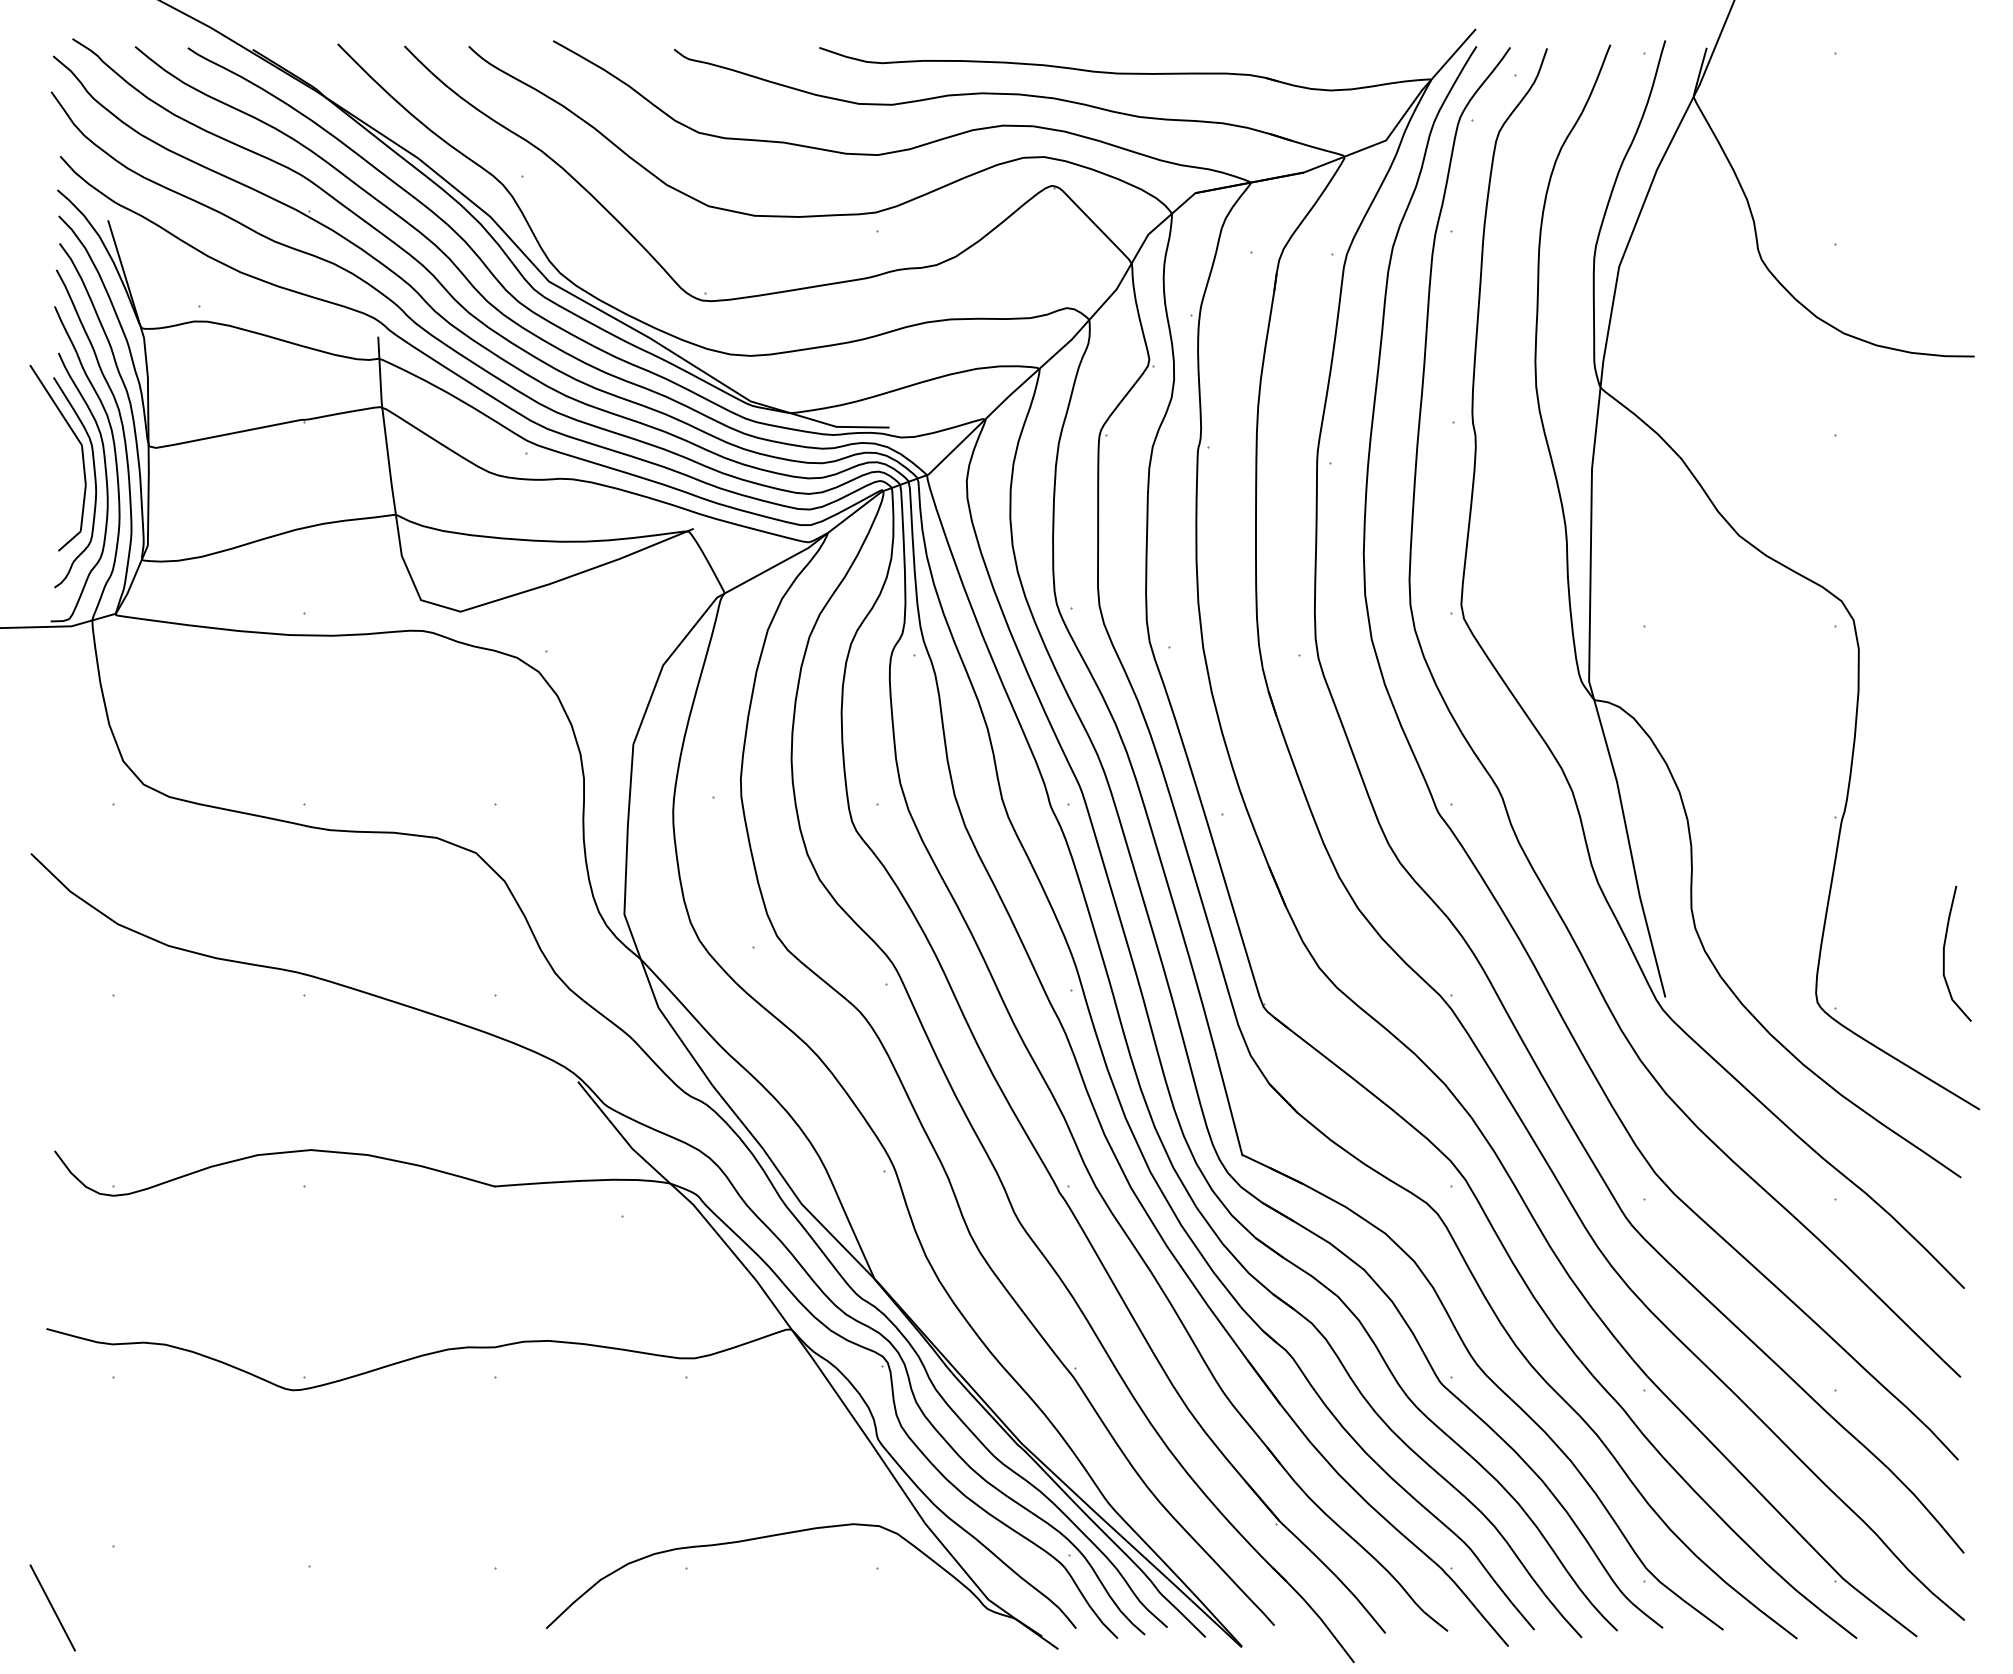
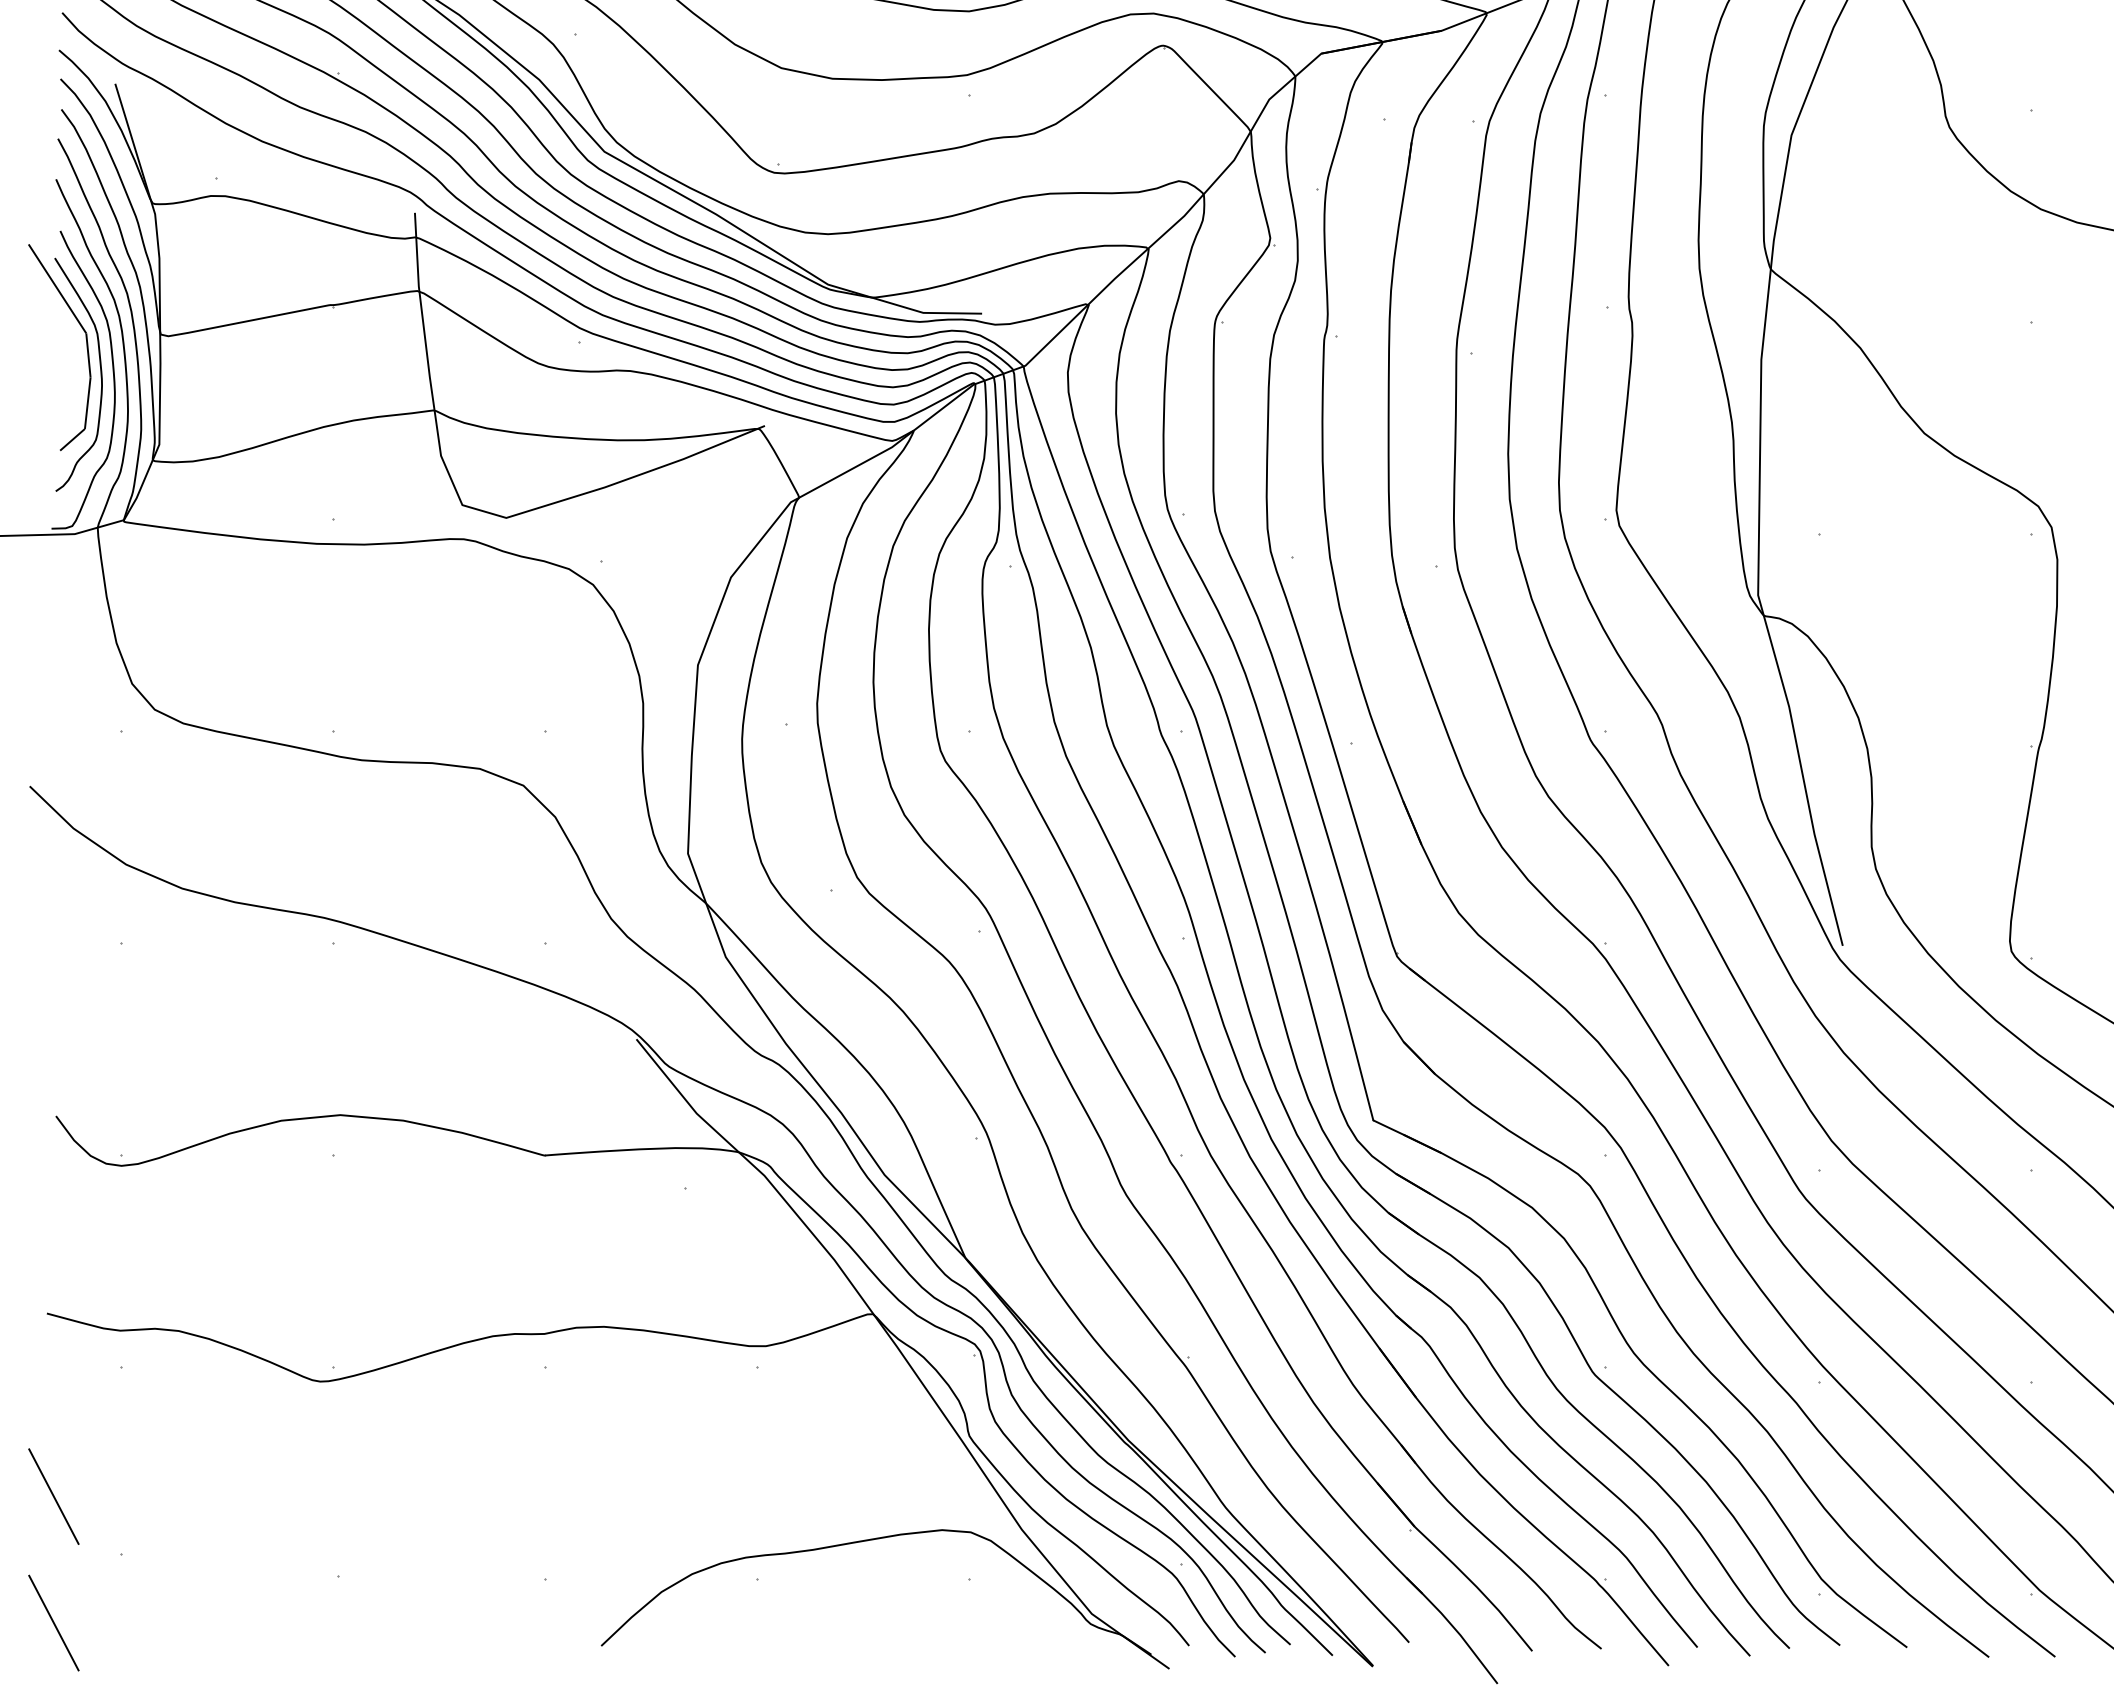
line: (52, 1493) -> (53, 1496), added

